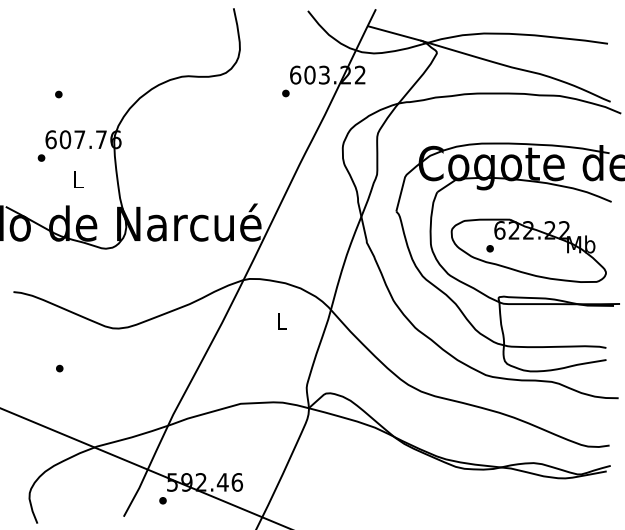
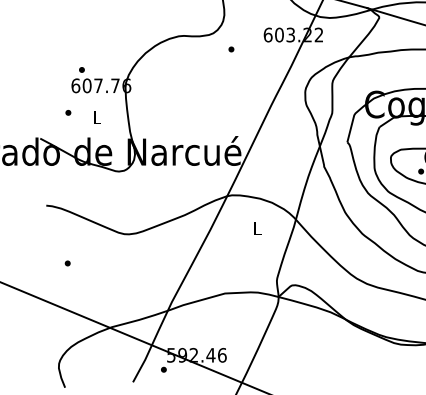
part: (285, 93) -> (231, 49), moved
part: (58, 94) -> (81, 69), moved
part: (41, 157) -> (68, 112), moved
part: (59, 368) -> (67, 263), moved

